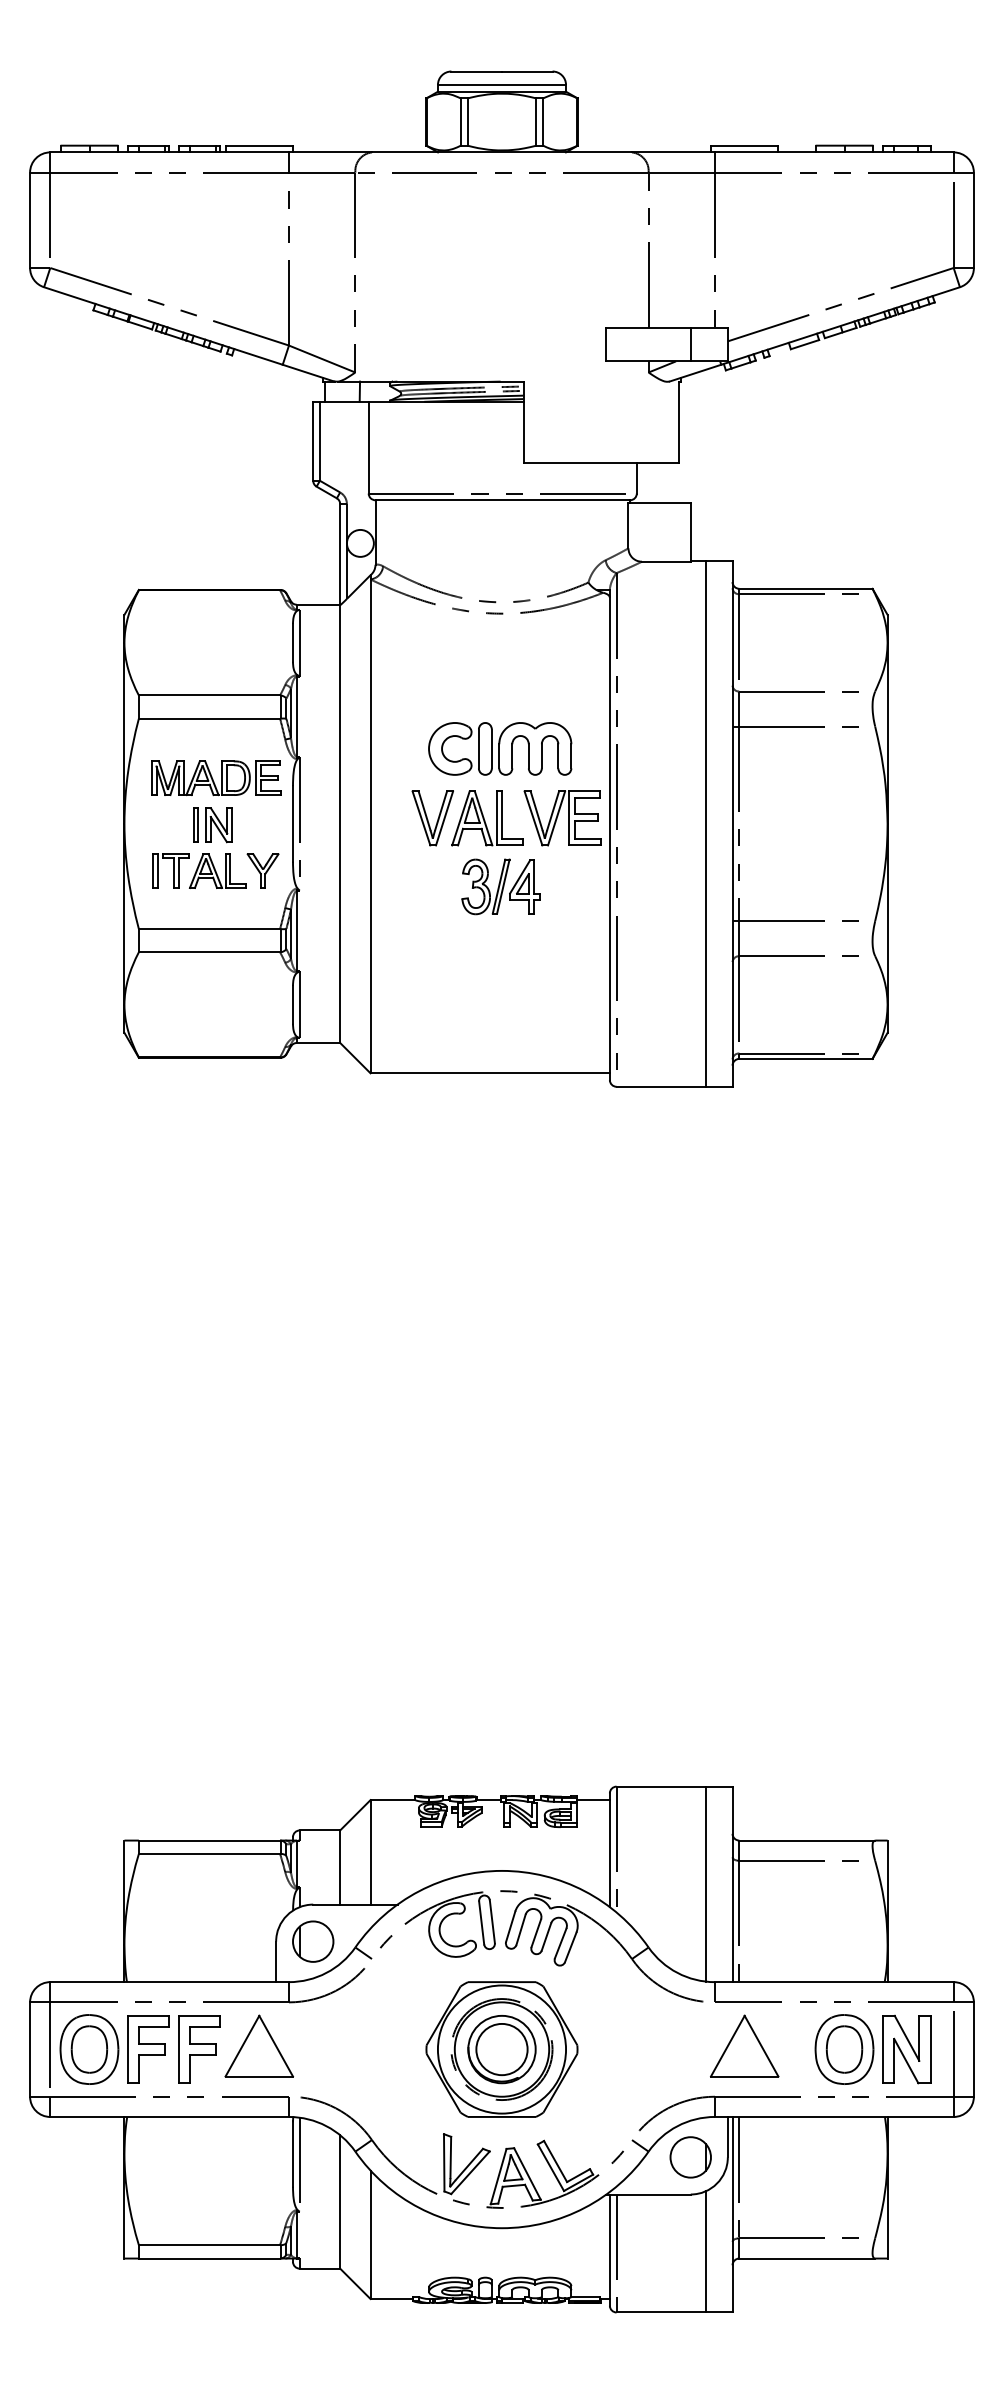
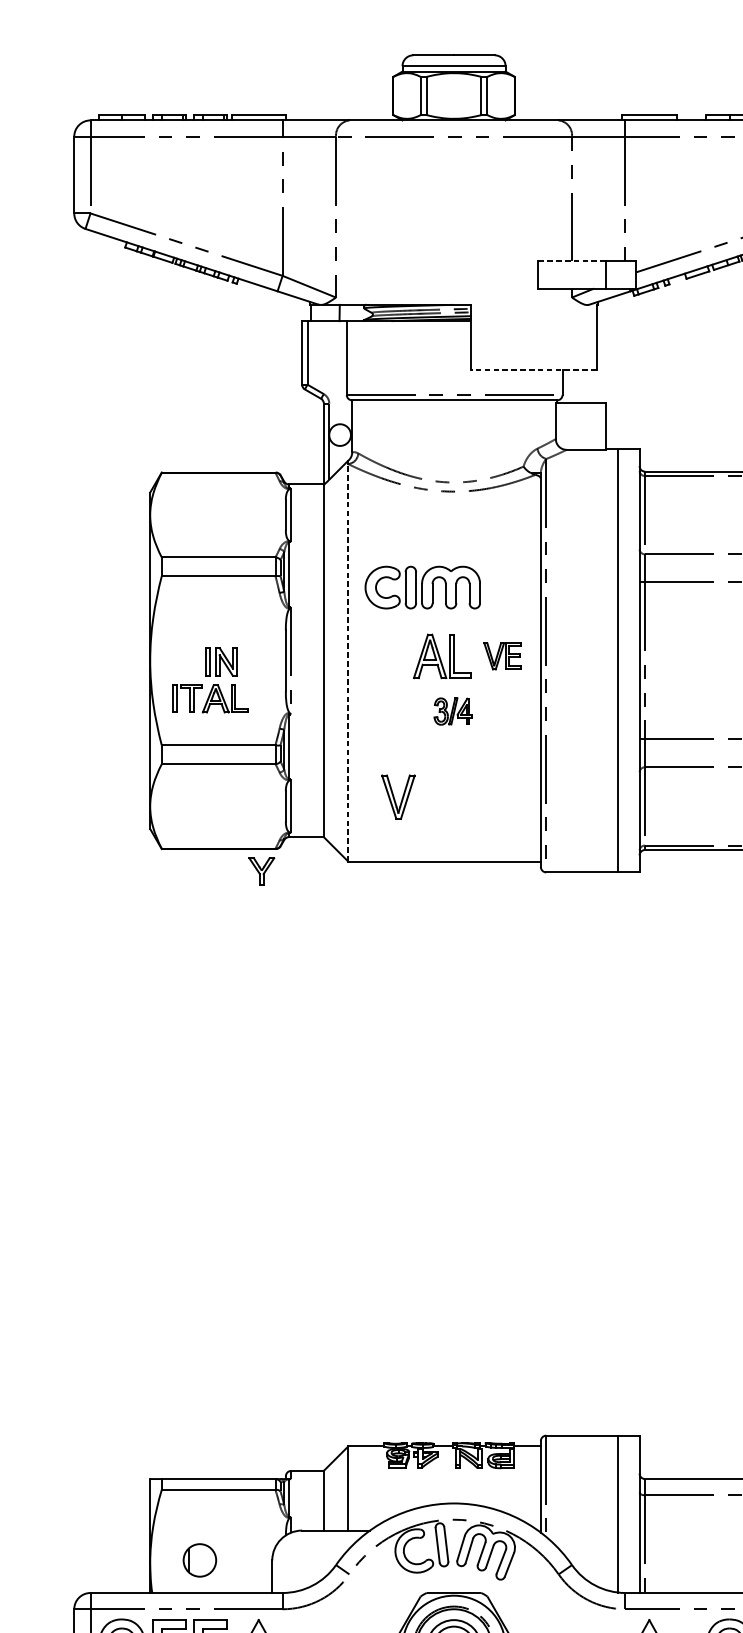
line: (648, 327) -> (571, 261), solid -> dashed
line: (601, 462) -> (534, 369), solid -> dashed
part: (500, 748) -> (423, 587), moved
part: (216, 778) -> (224, 624), removed
part: (432, 818) -> (398, 797), moved
part: (562, 818) -> (502, 656), size x0.6
line: (370, 826) -> (348, 662), solid -> dashed
part: (262, 870) -> (261, 871), moved
part: (500, 886) -> (452, 711), size x0.6
part: (313, 1941) -> (200, 1560), moved

